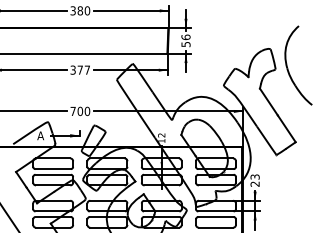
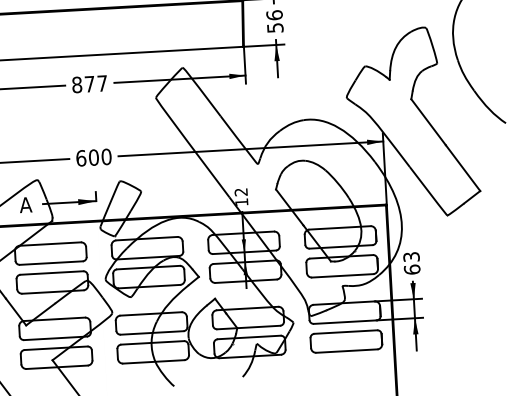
text: (72, 69) -> (75, 83), 377 -> 877
text: (72, 110) -> (79, 156), 700 -> 600
text: (254, 183) -> (411, 268), 23 -> 63

